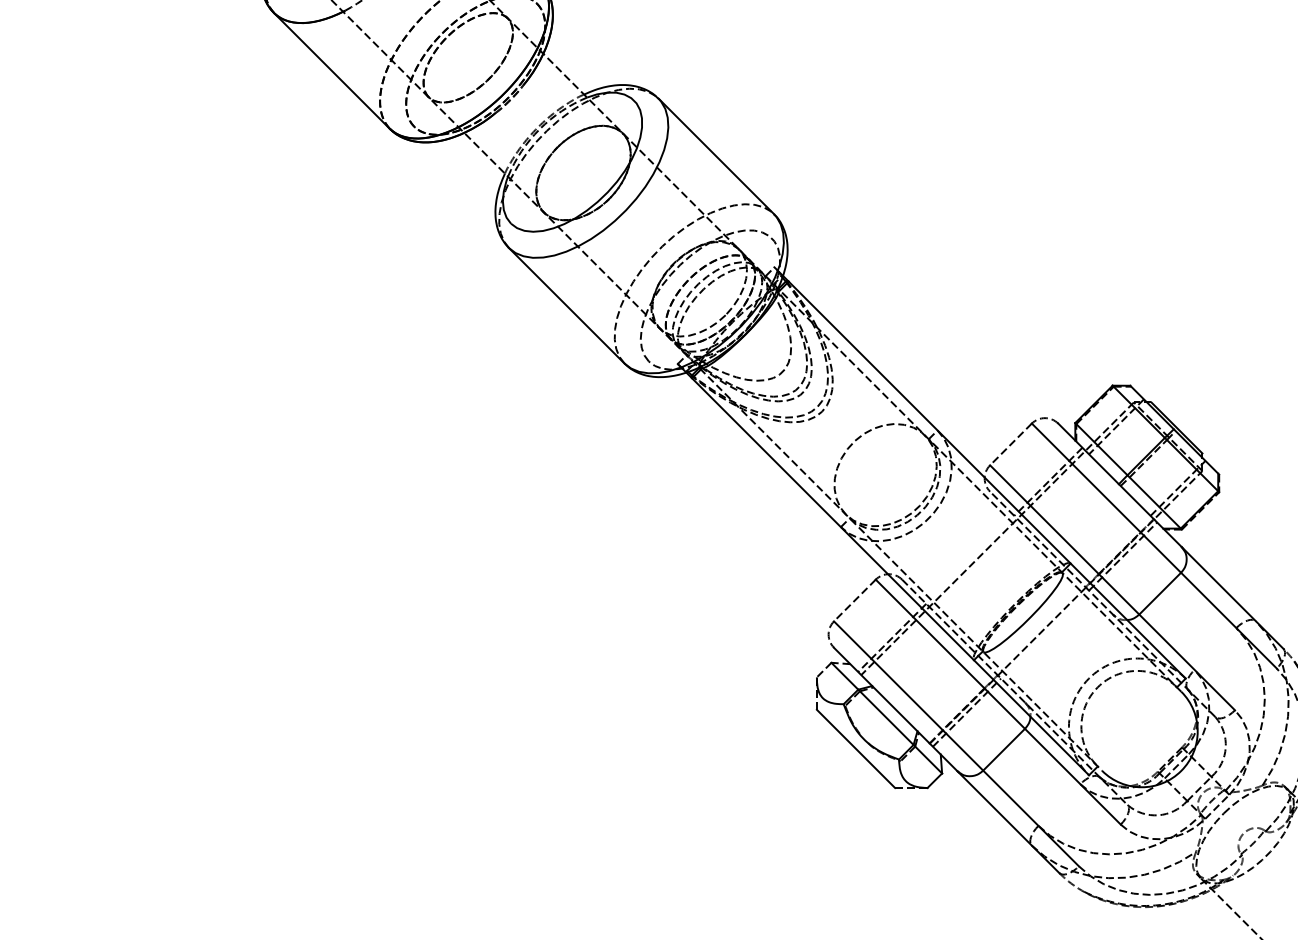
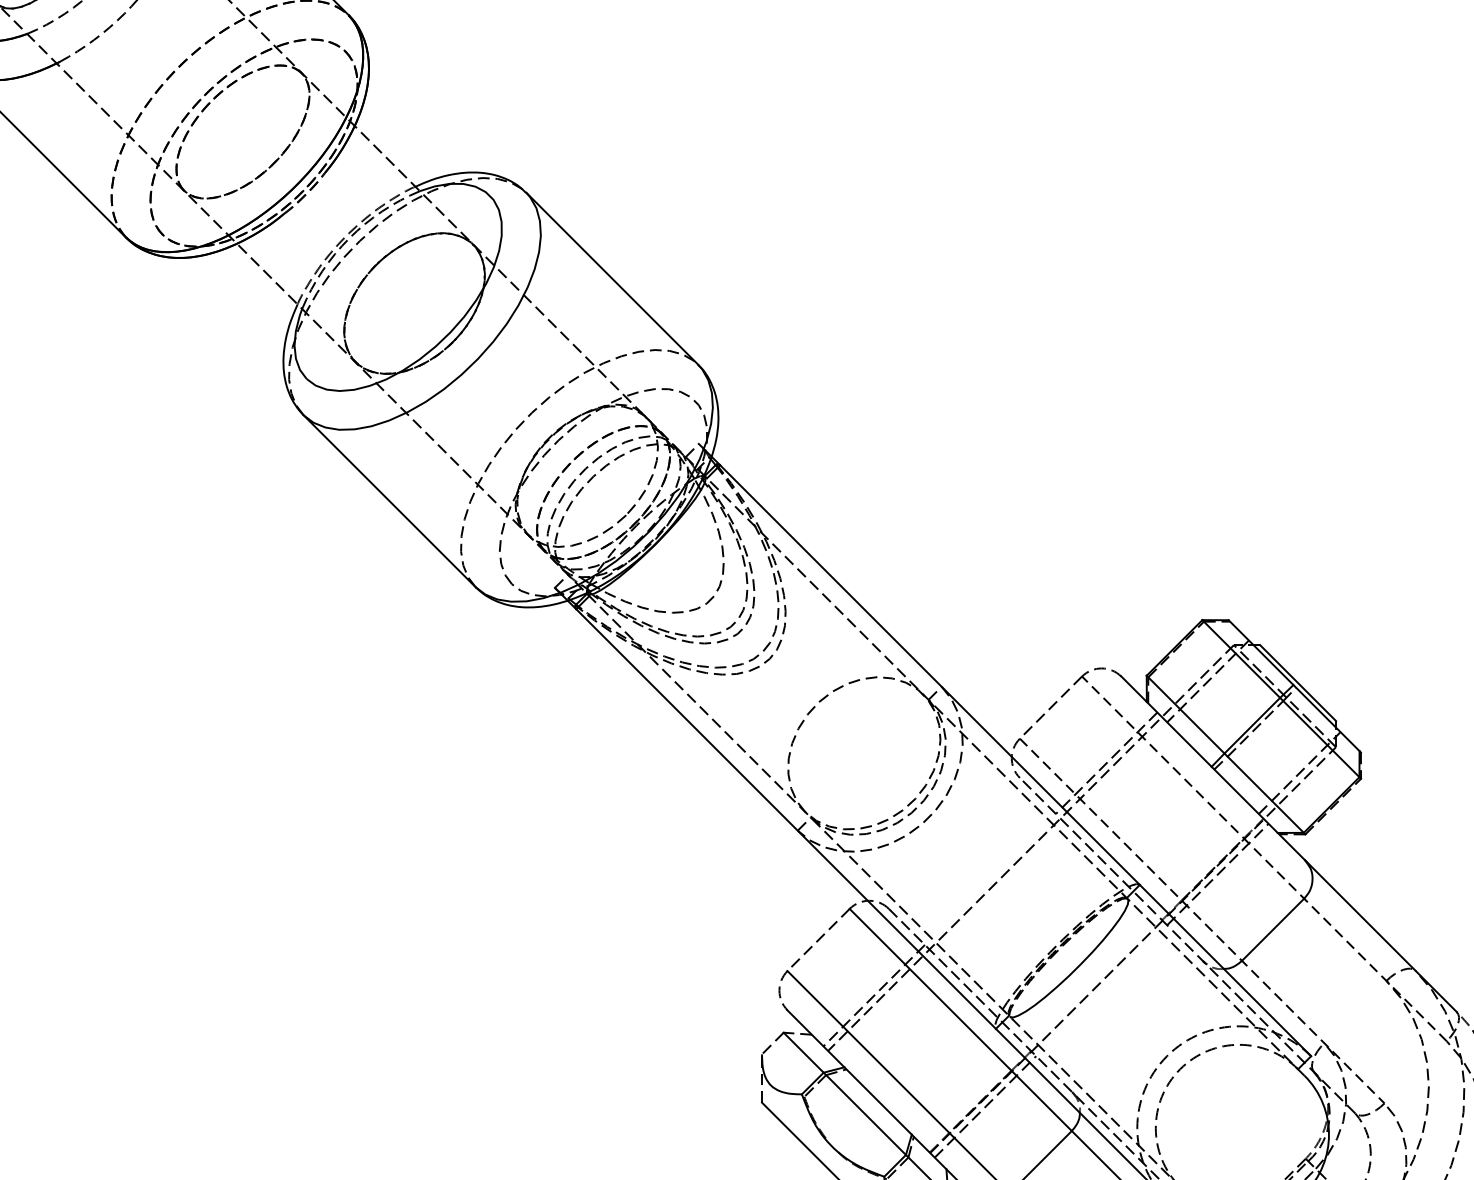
line: (1153, 545) -> (1263, 858), solid -> dashed
line: (1112, 588) -> (1202, 922), solid -> dashed

